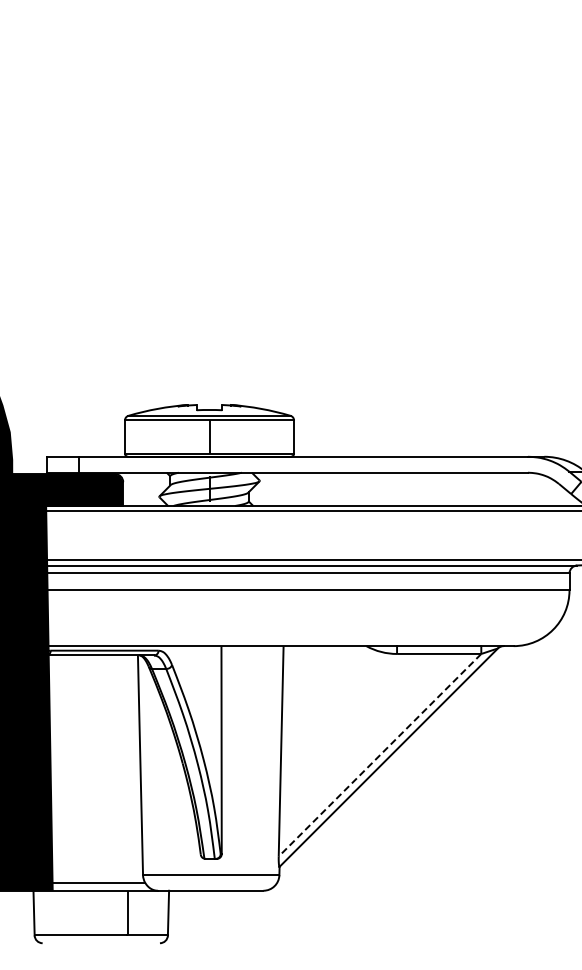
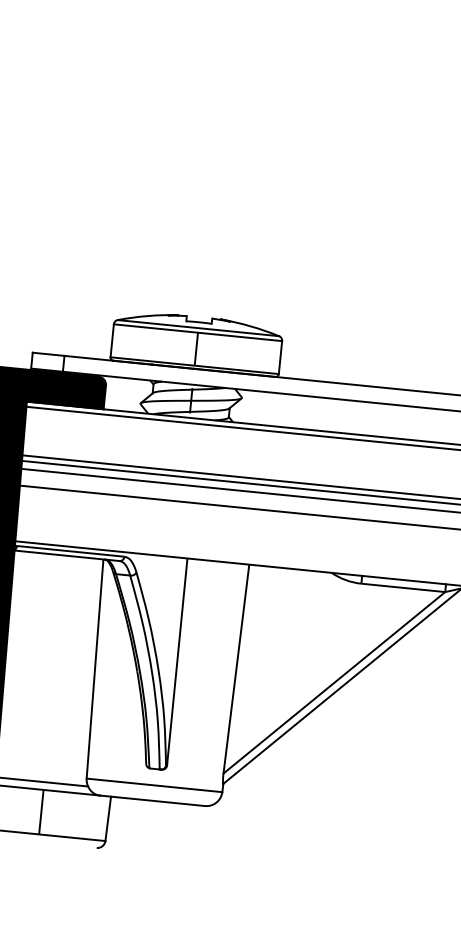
line: (379, 755) -> (333, 682), dashed -> solid
line: (128, 912) -> (41, 811), moved

